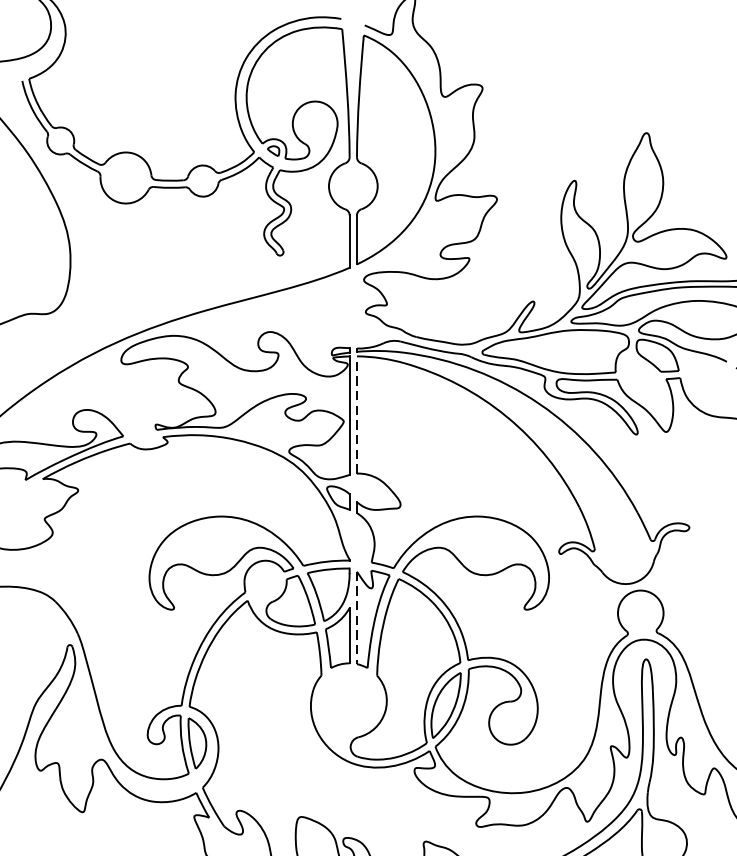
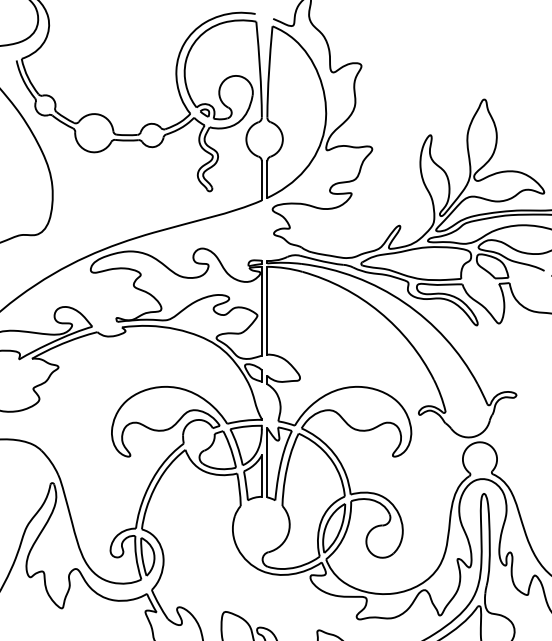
line: (357, 414) -> (267, 310), dashed -> solid
line: (357, 617) -> (267, 462), dashed -> solid

